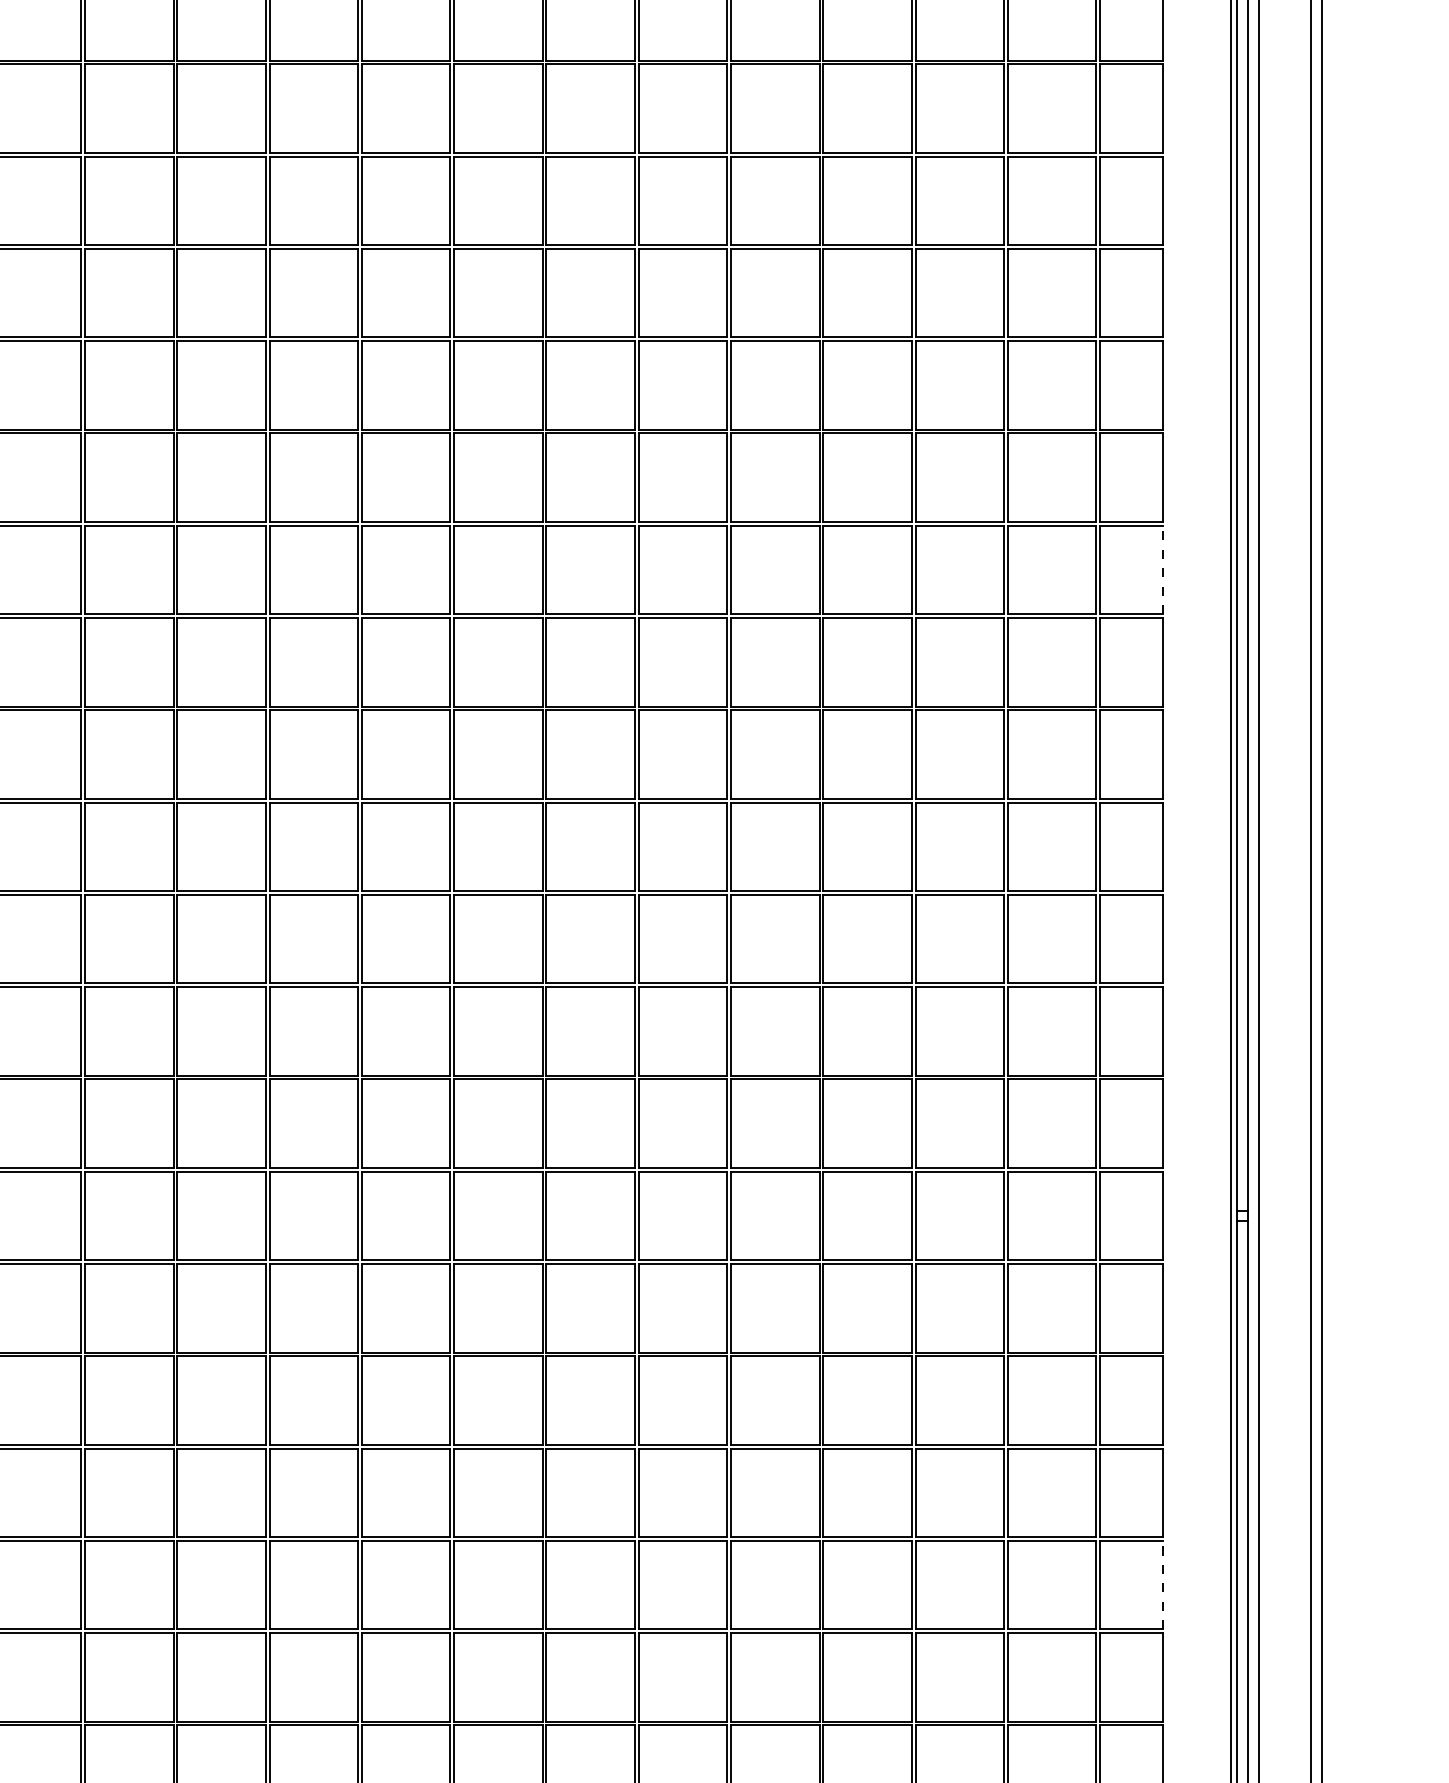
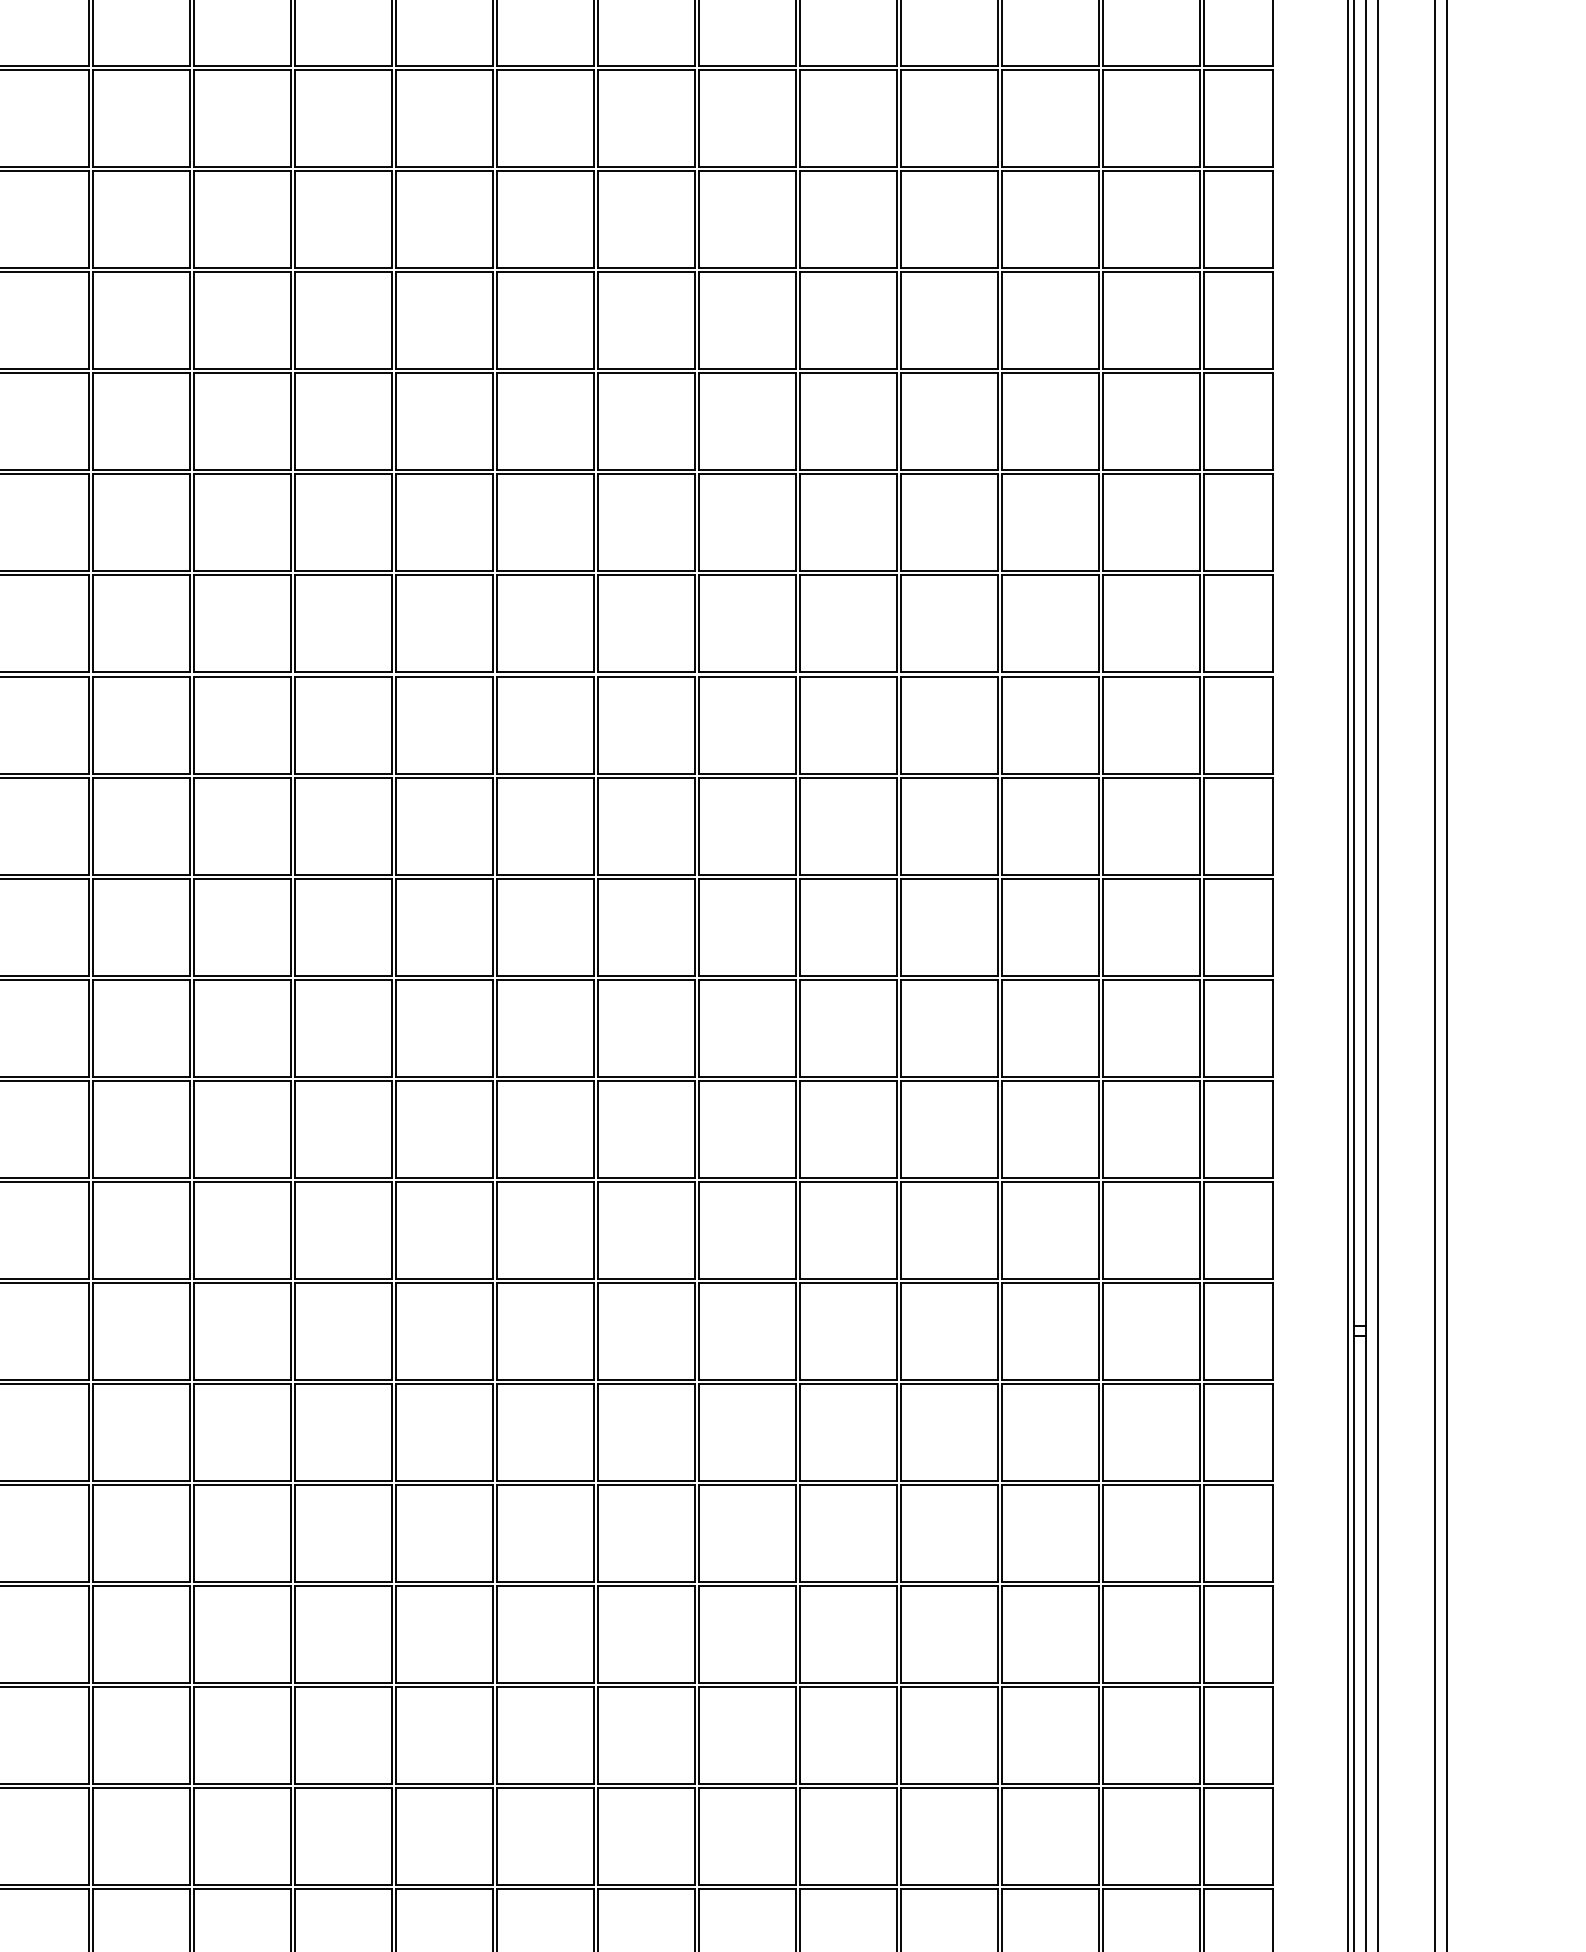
line: (1162, 569) -> (1272, 623), dashed -> solid
line: (1162, 1584) -> (1272, 1734), dashed -> solid

